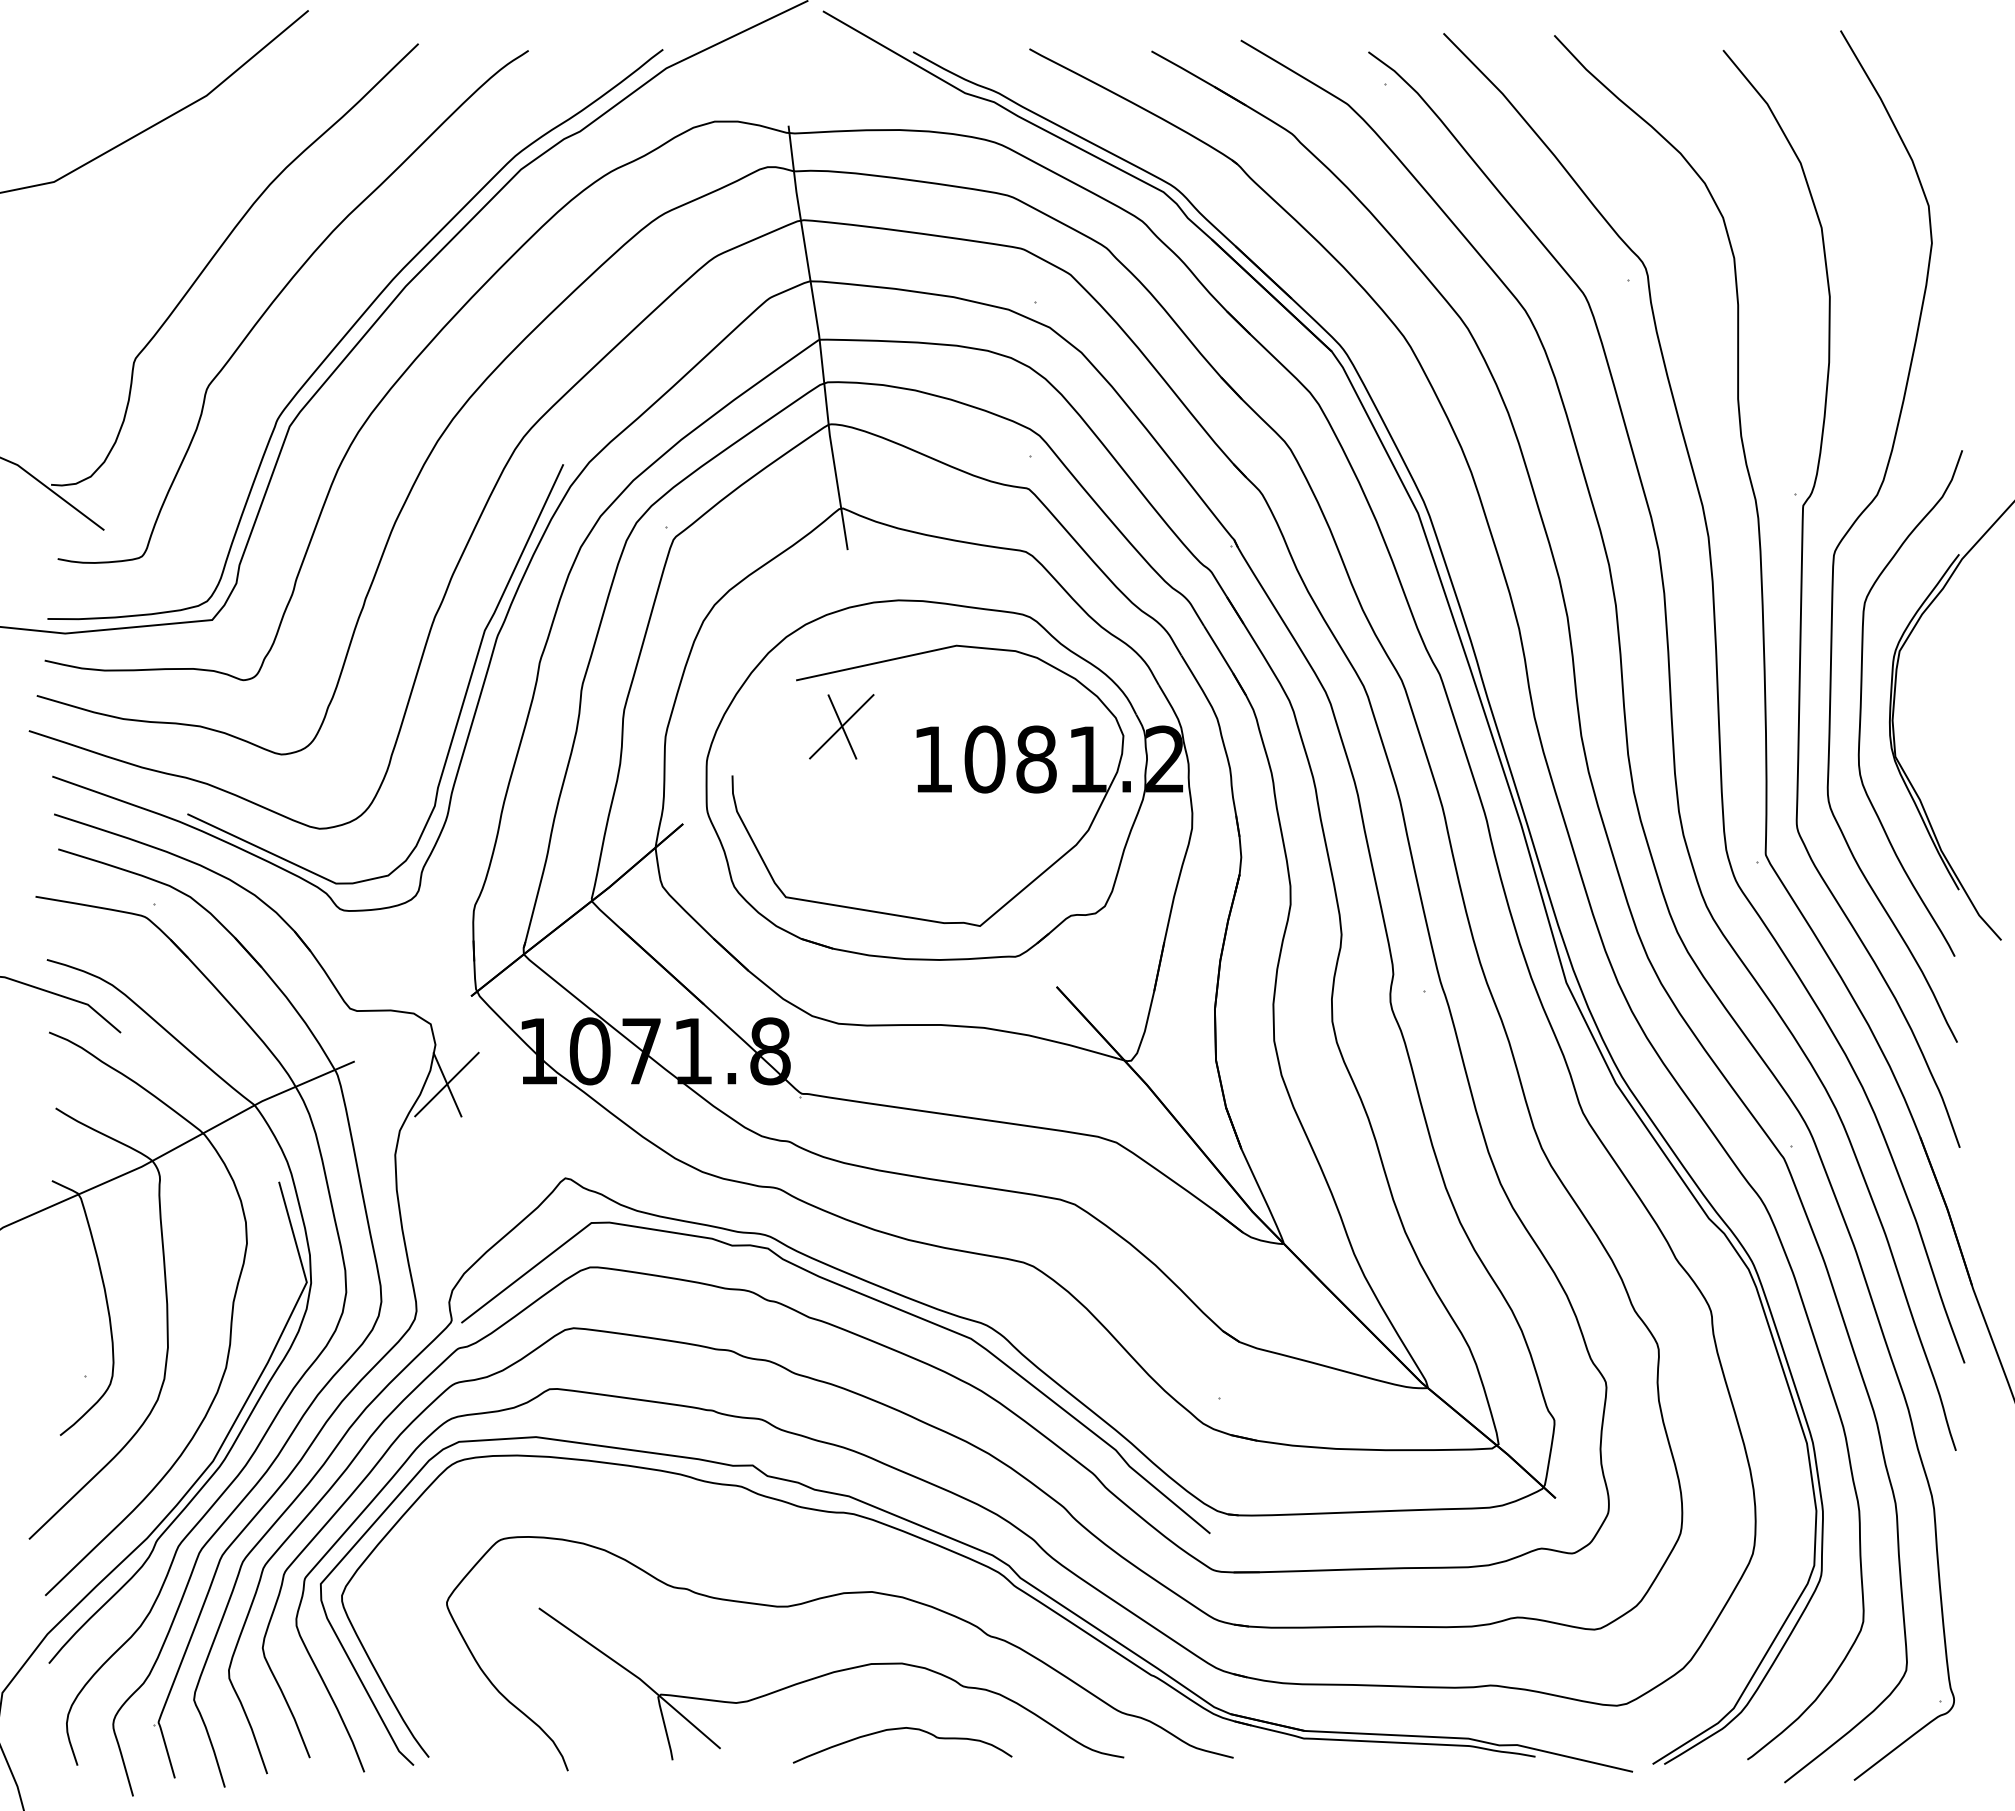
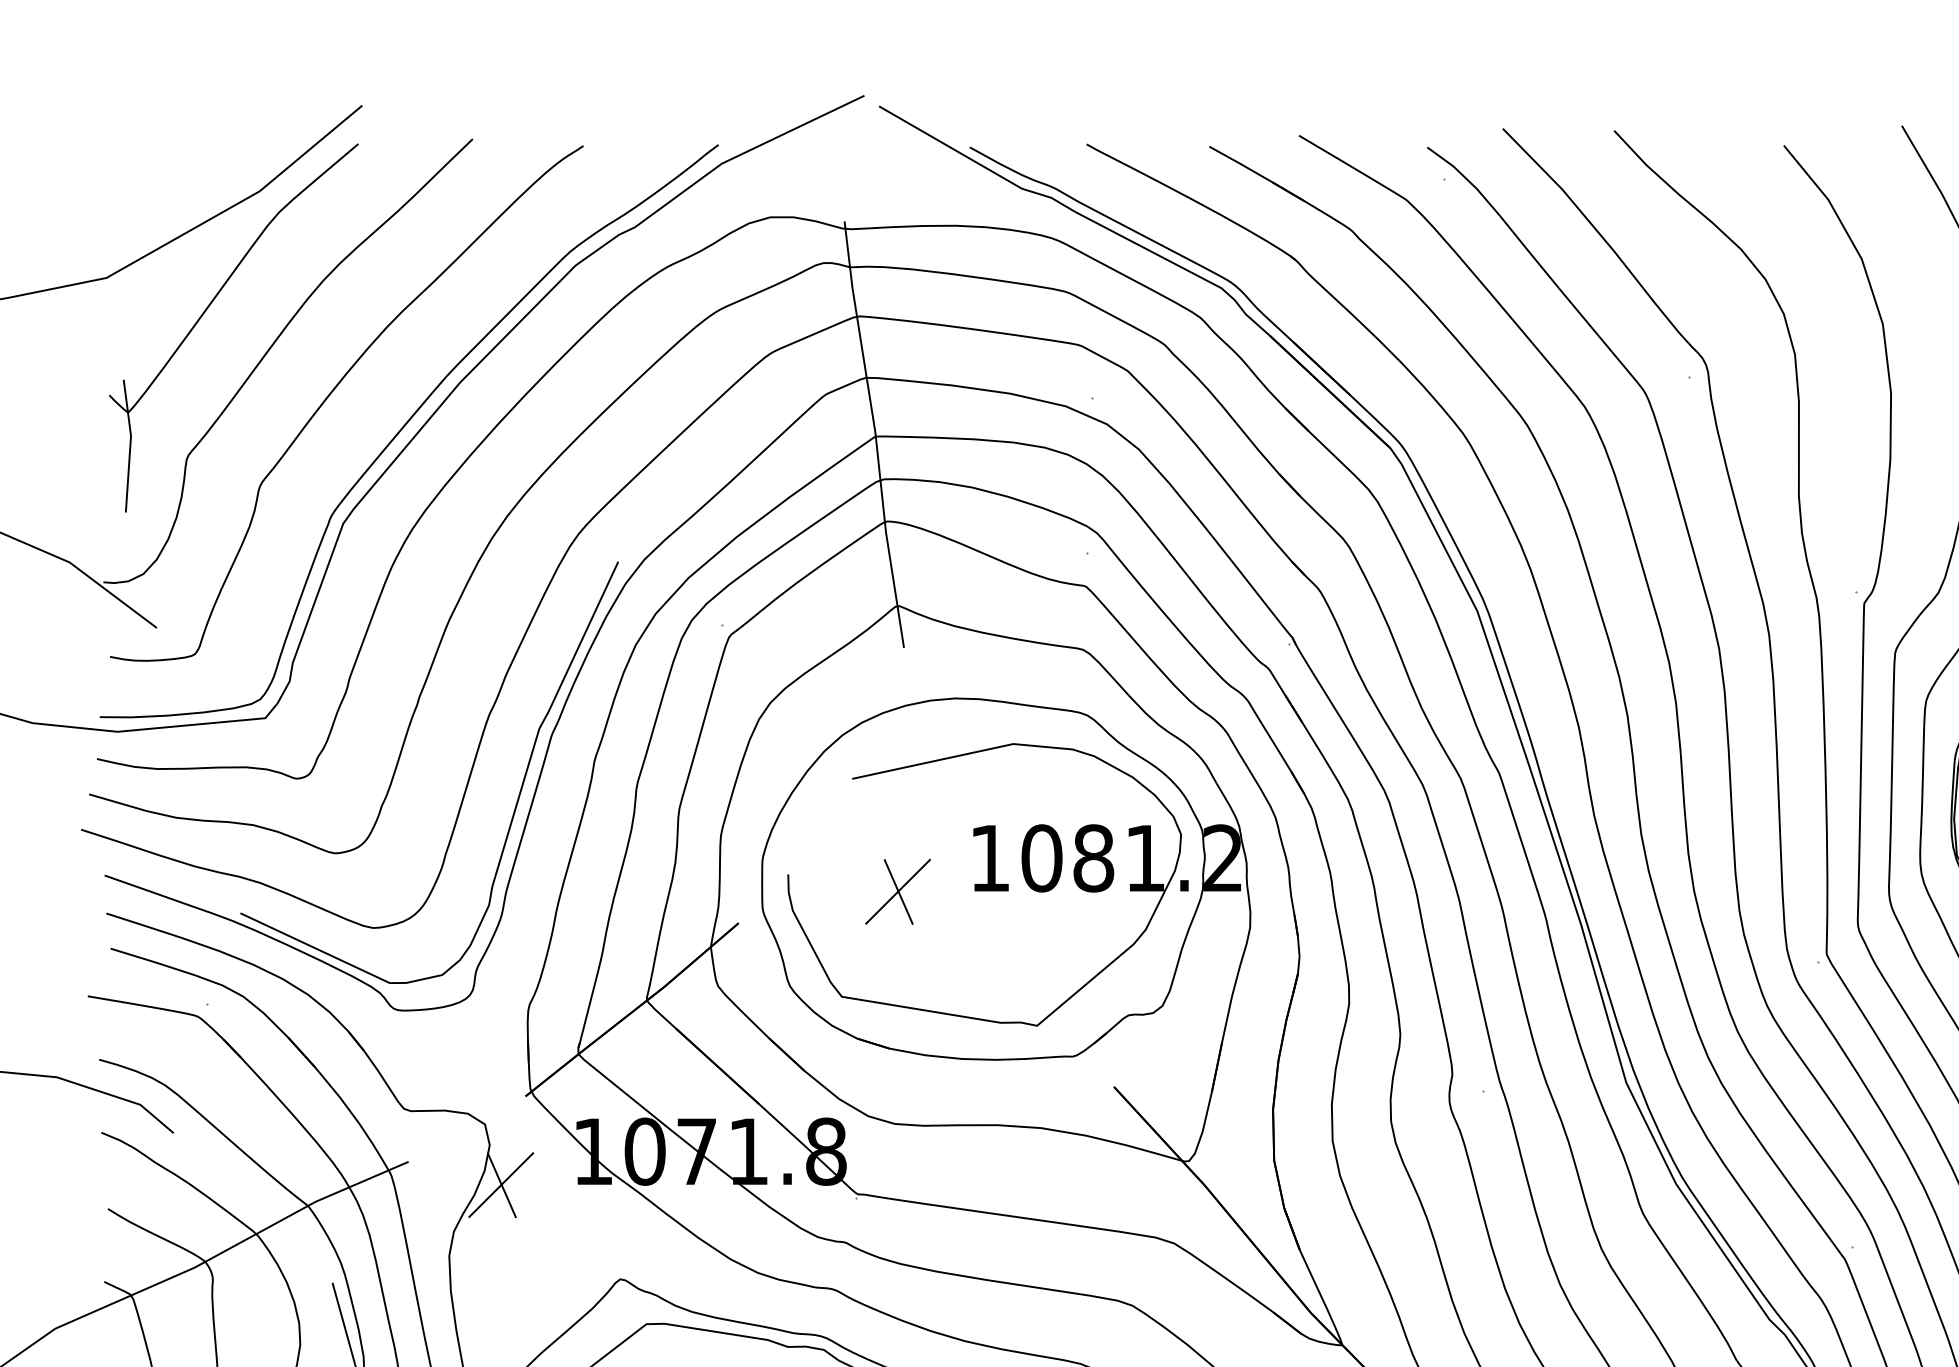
part: (153, 215) -> (206, 311), added
part: (841, 726) -> (897, 891), moved

